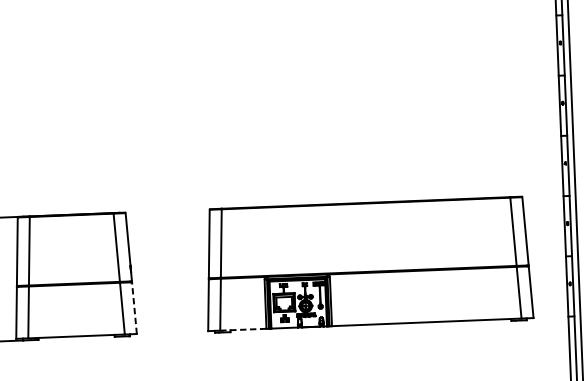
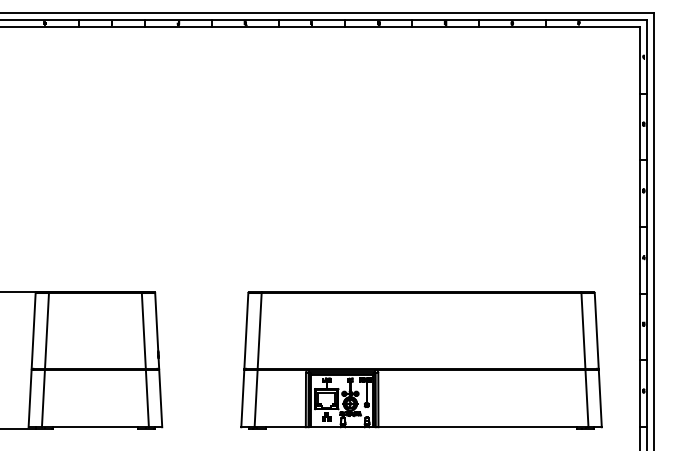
line: (134, 308) -> (160, 398), dashed -> solid
line: (243, 329) -> (280, 427), dashed -> solid

